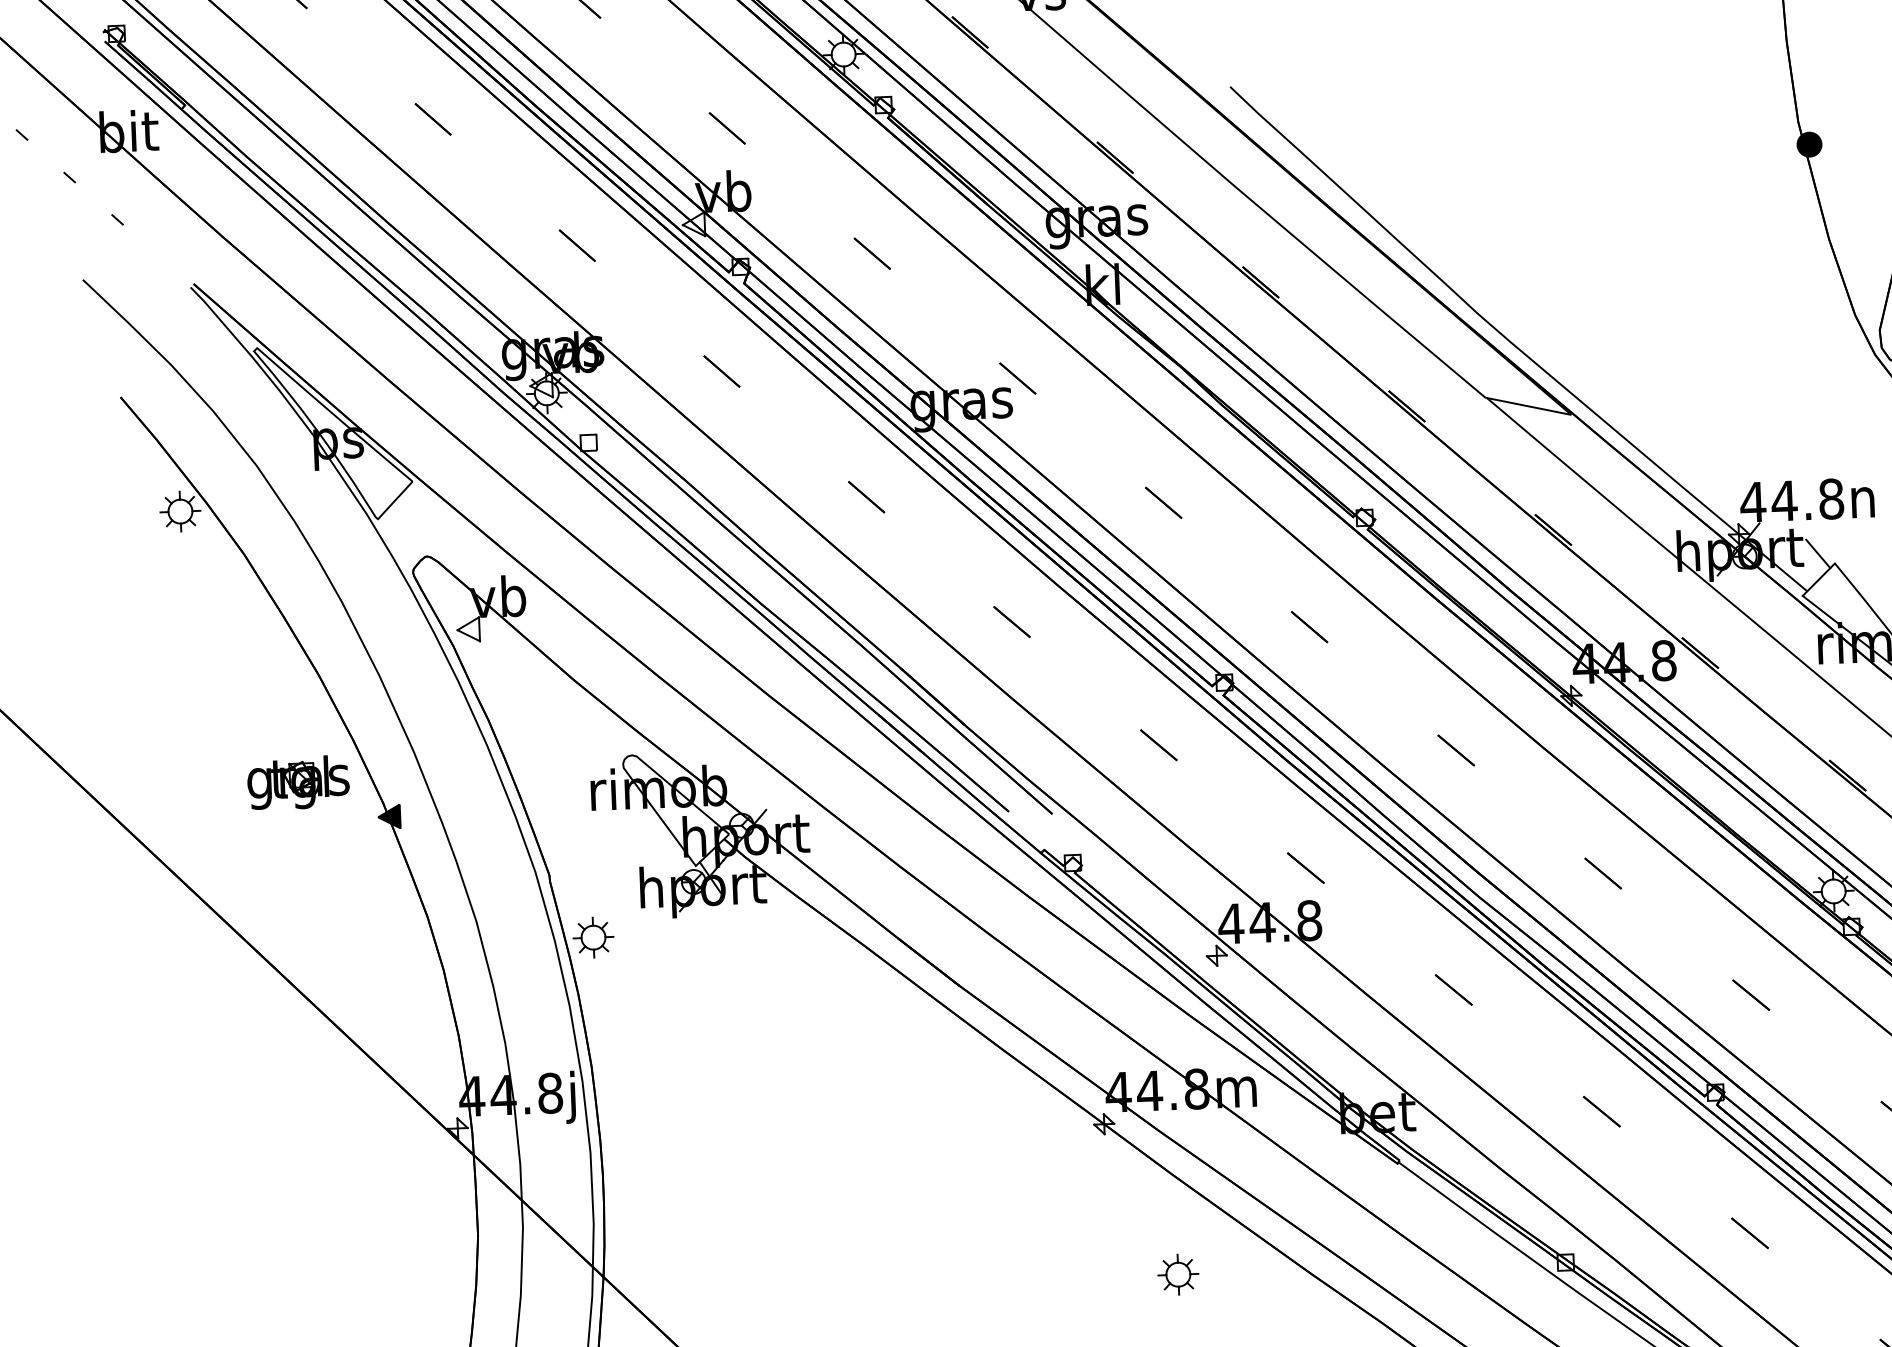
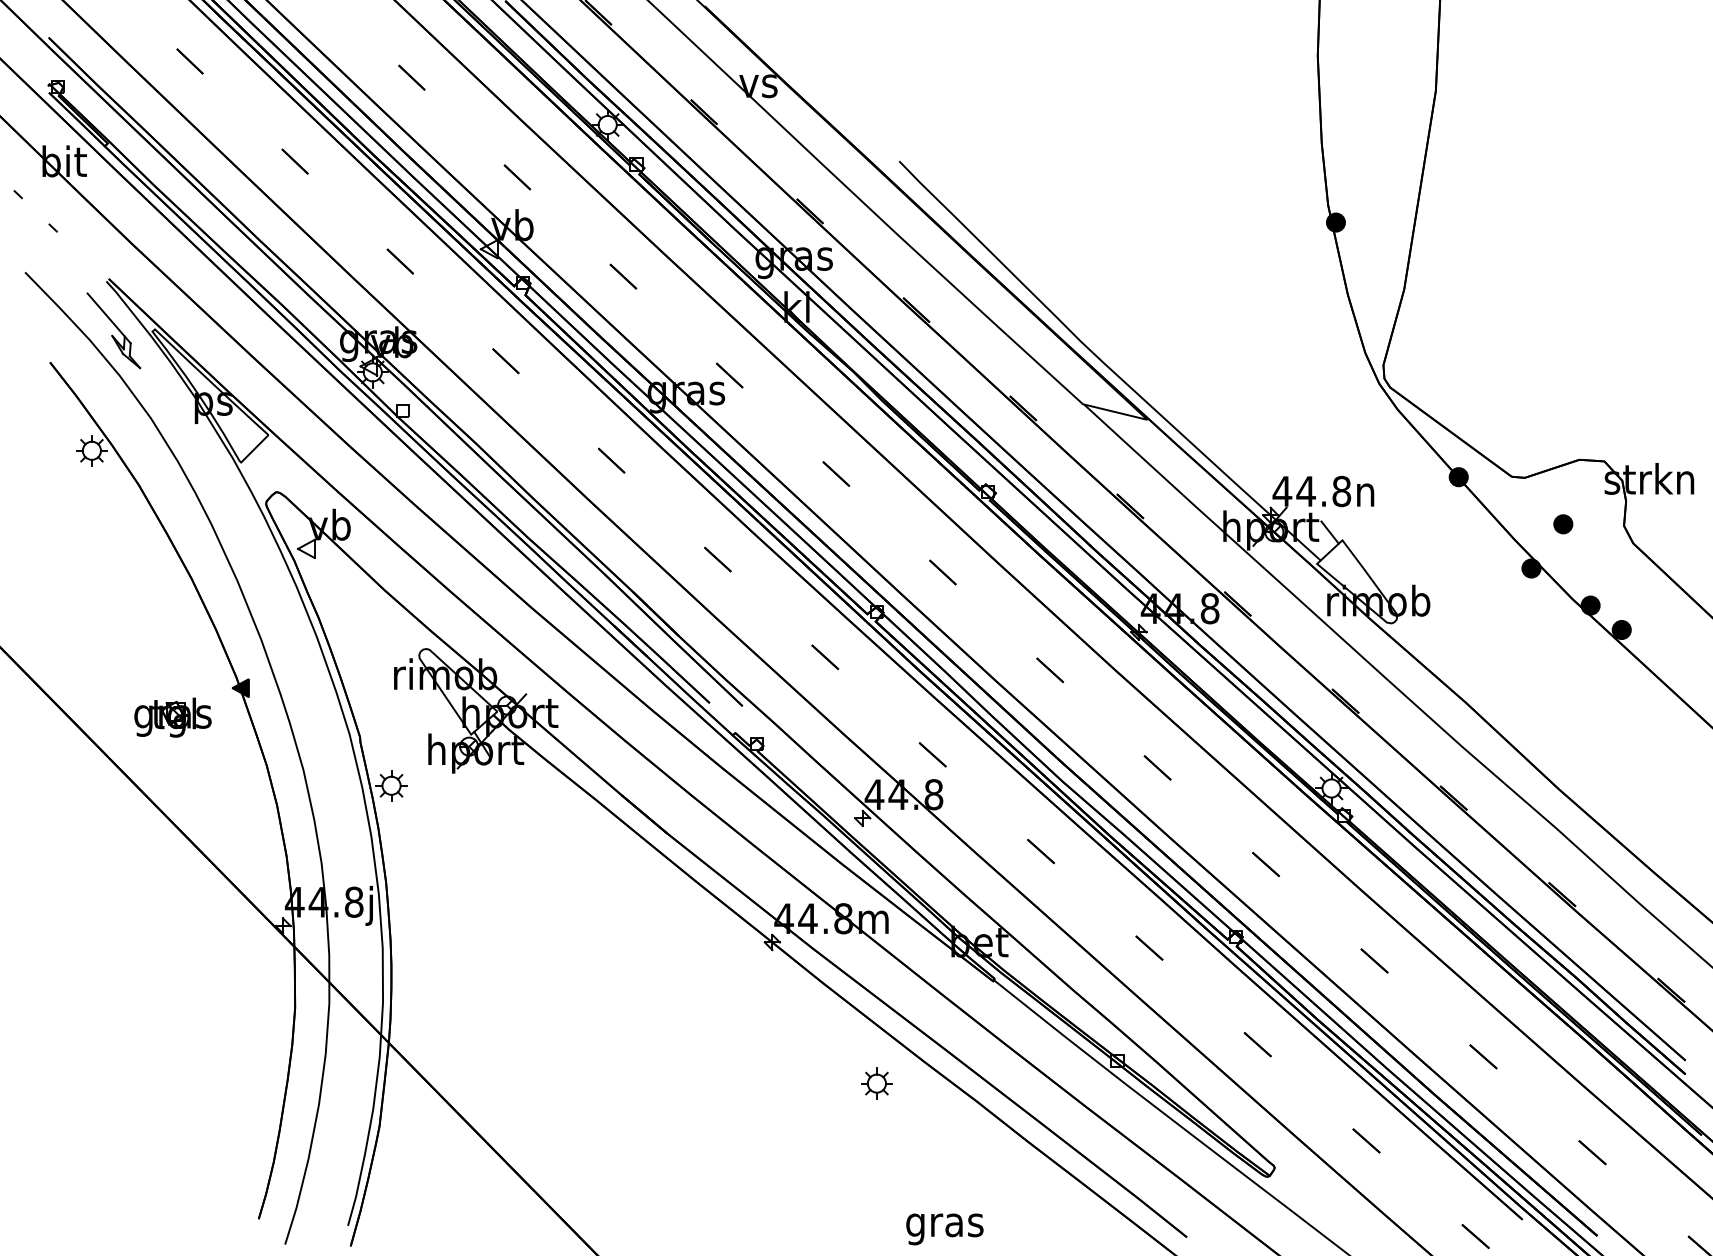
part: (202, 351) -> (113, 330), added
part: (297, 782) -> (172, 717), moved
part: (1177, 1274) -> (876, 1083), moved

